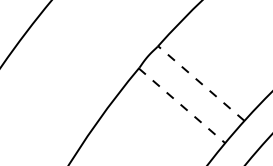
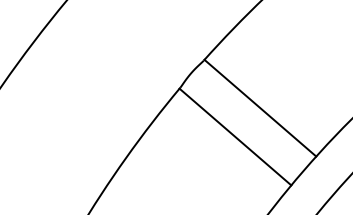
line: (201, 83) -> (260, 108), dashed -> solid
line: (182, 106) -> (235, 137), dashed -> solid

